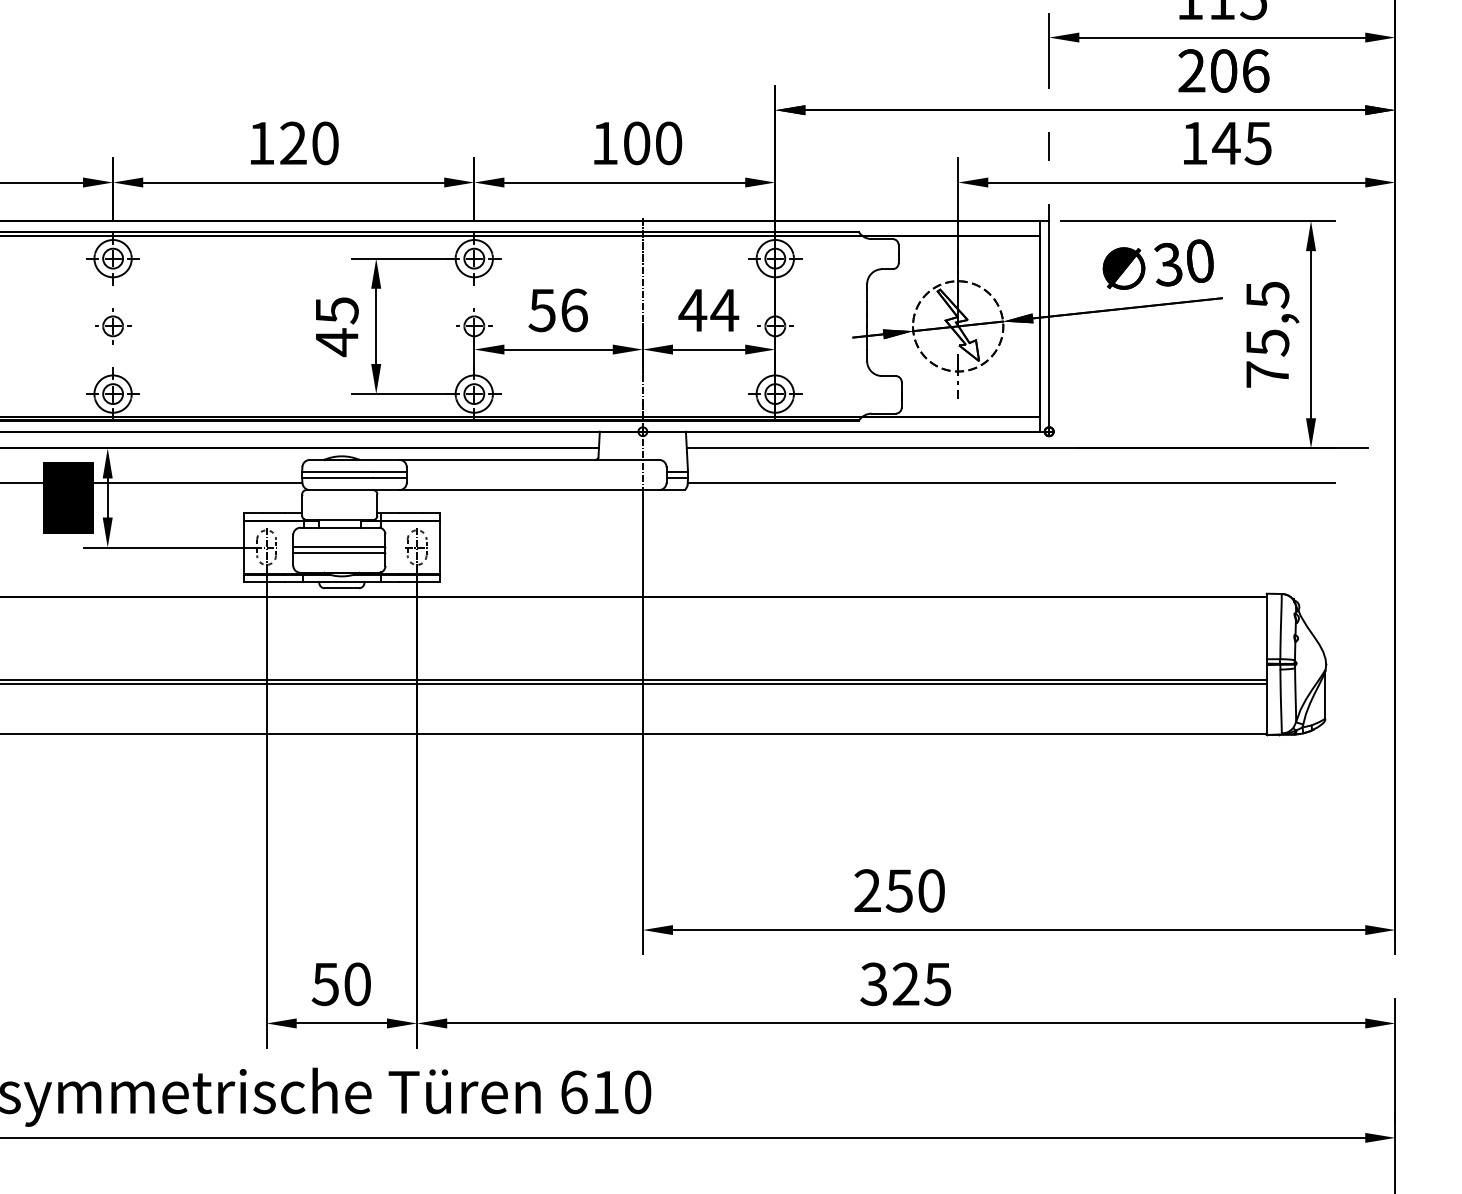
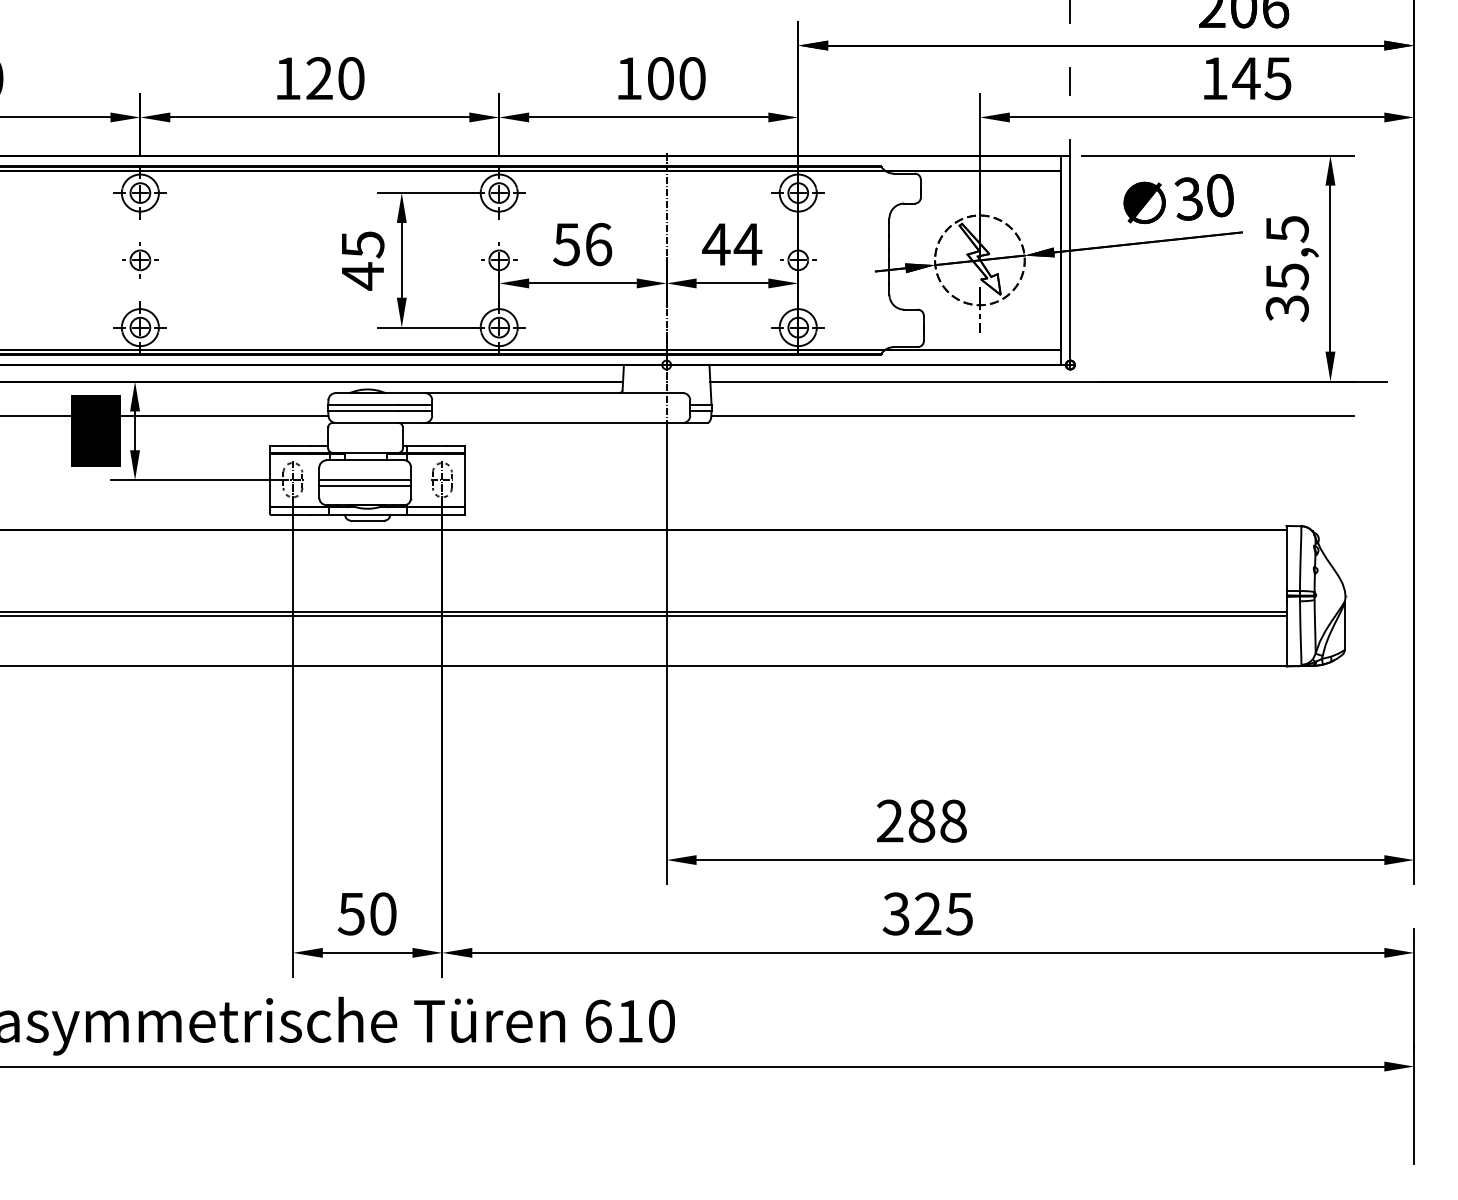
text: (1266, 374) -> (1286, 308), 75,5 -> 35,5
text: (914, 890) -> (936, 820), 250 -> 288

